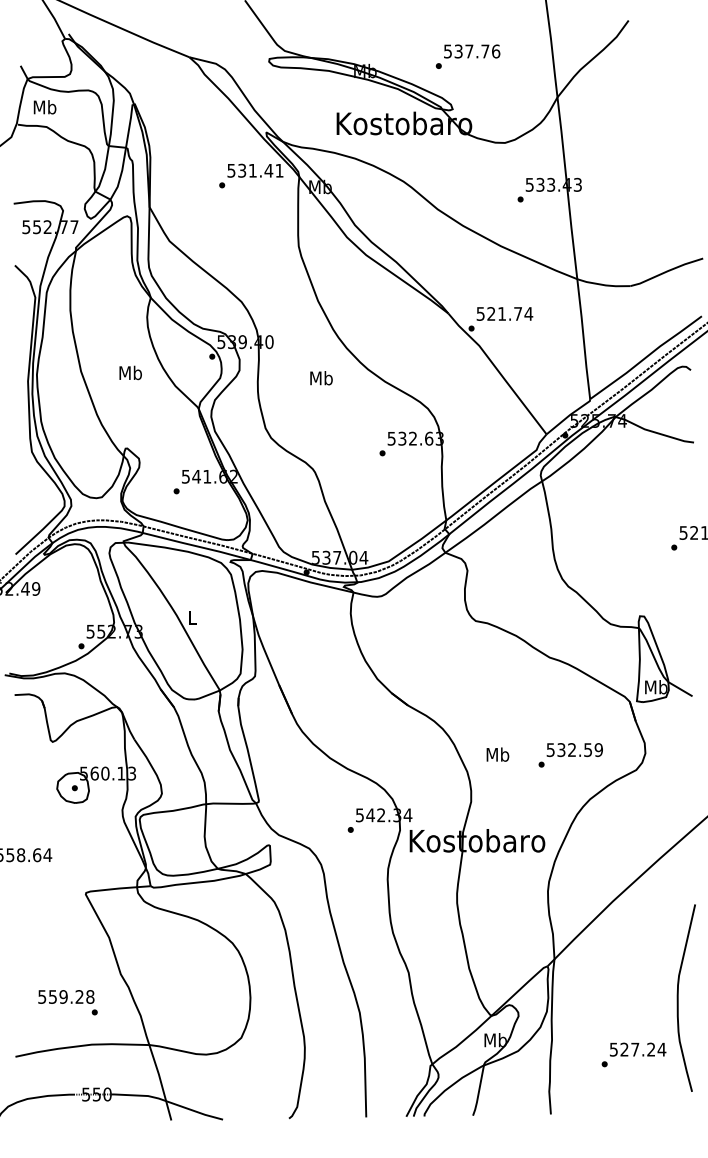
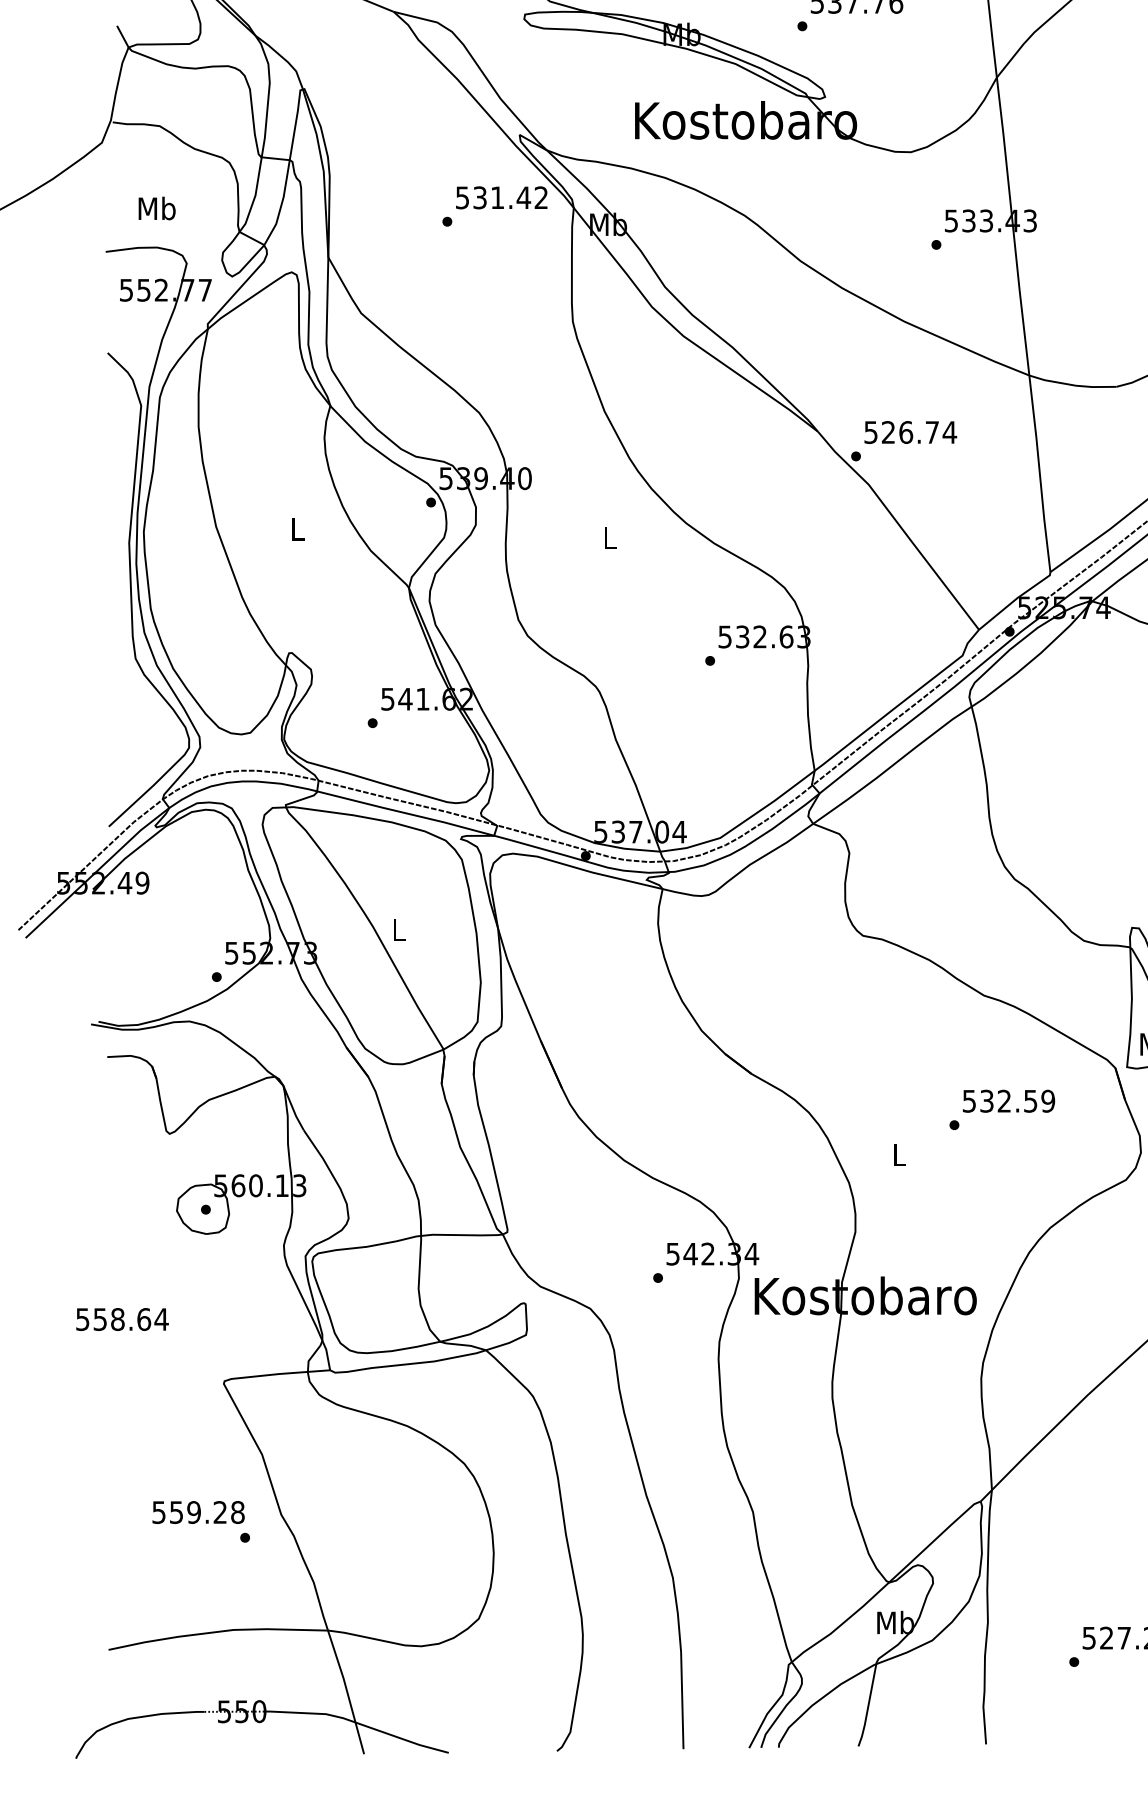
text: (44, 107) -> (156, 208), moved
text: (279, 170) -> (541, 197), 531.41 -> 531.42
text: (502, 313) -> (906, 431), 521.74 -> 526.74
text: (130, 372) -> (297, 528), Mb -> L
text: (321, 378) -> (610, 538), Mb -> L
text: (497, 754) -> (898, 1154), Mb -> L
text: (570, 755) -> (1001, 1110), moved
text: (67, 1002) -> (200, 1521), moved

